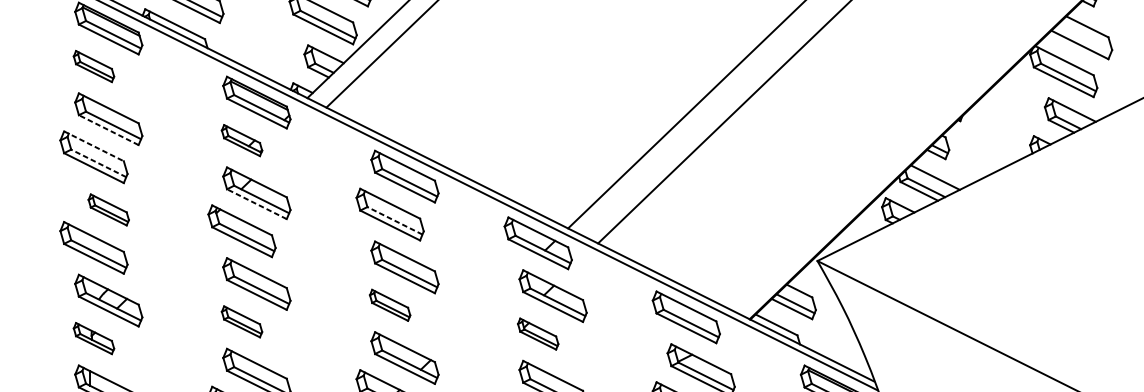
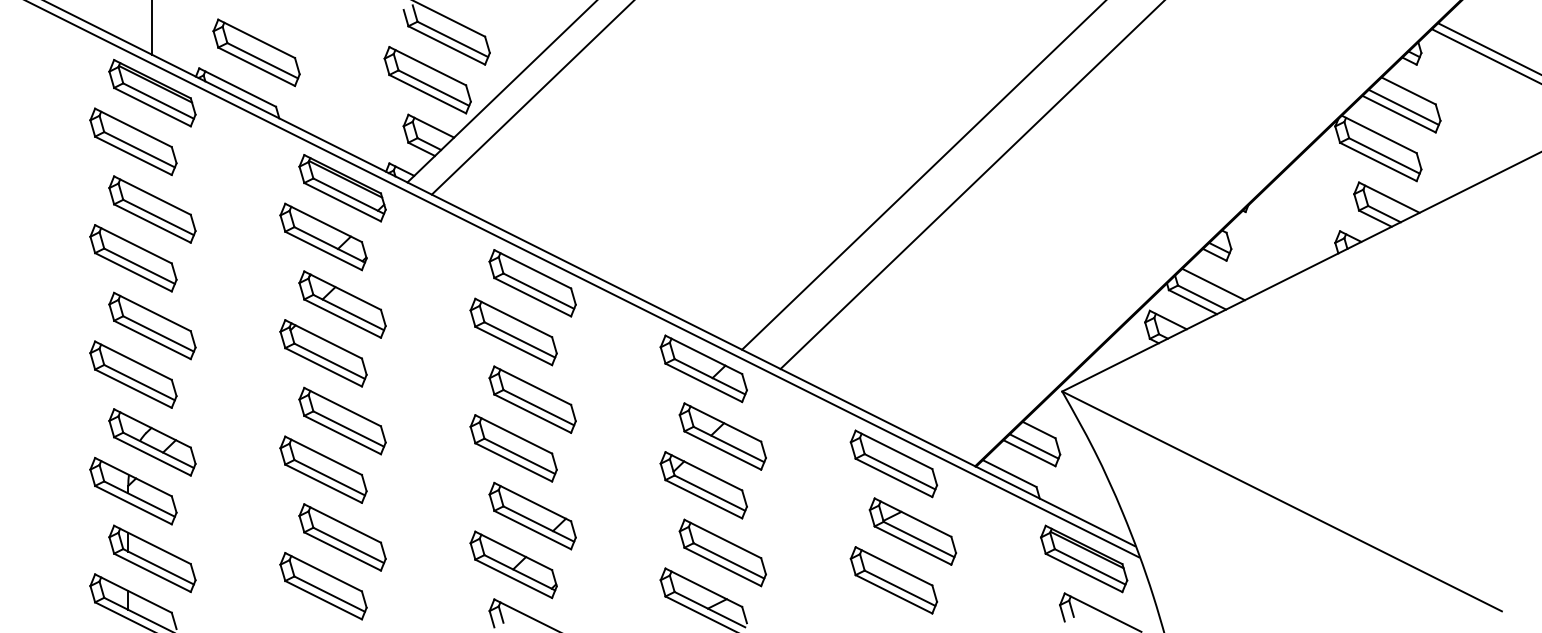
line: (1083, 38) -> (1403, 106), added
part: (94, 66) -> (133, 141), size x1.67
line: (108, 130) -> (152, 223), dashed -> solid
part: (242, 140) -> (323, 236), size x1.67
line: (94, 146) -> (133, 244), dashed -> solid
line: (98, 163) -> (139, 266), dashed -> solid
line: (256, 204) -> (342, 318), dashed -> solid
part: (108, 209) -> (152, 325), size x1.67
line: (394, 220) -> (519, 339), dashed -> solid
part: (390, 305) -> (513, 448), size x1.67
part: (242, 321) -> (323, 469), size x1.67
part: (538, 334) -> (703, 485), size x1.67
part: (94, 338) -> (133, 490), size x1.67

